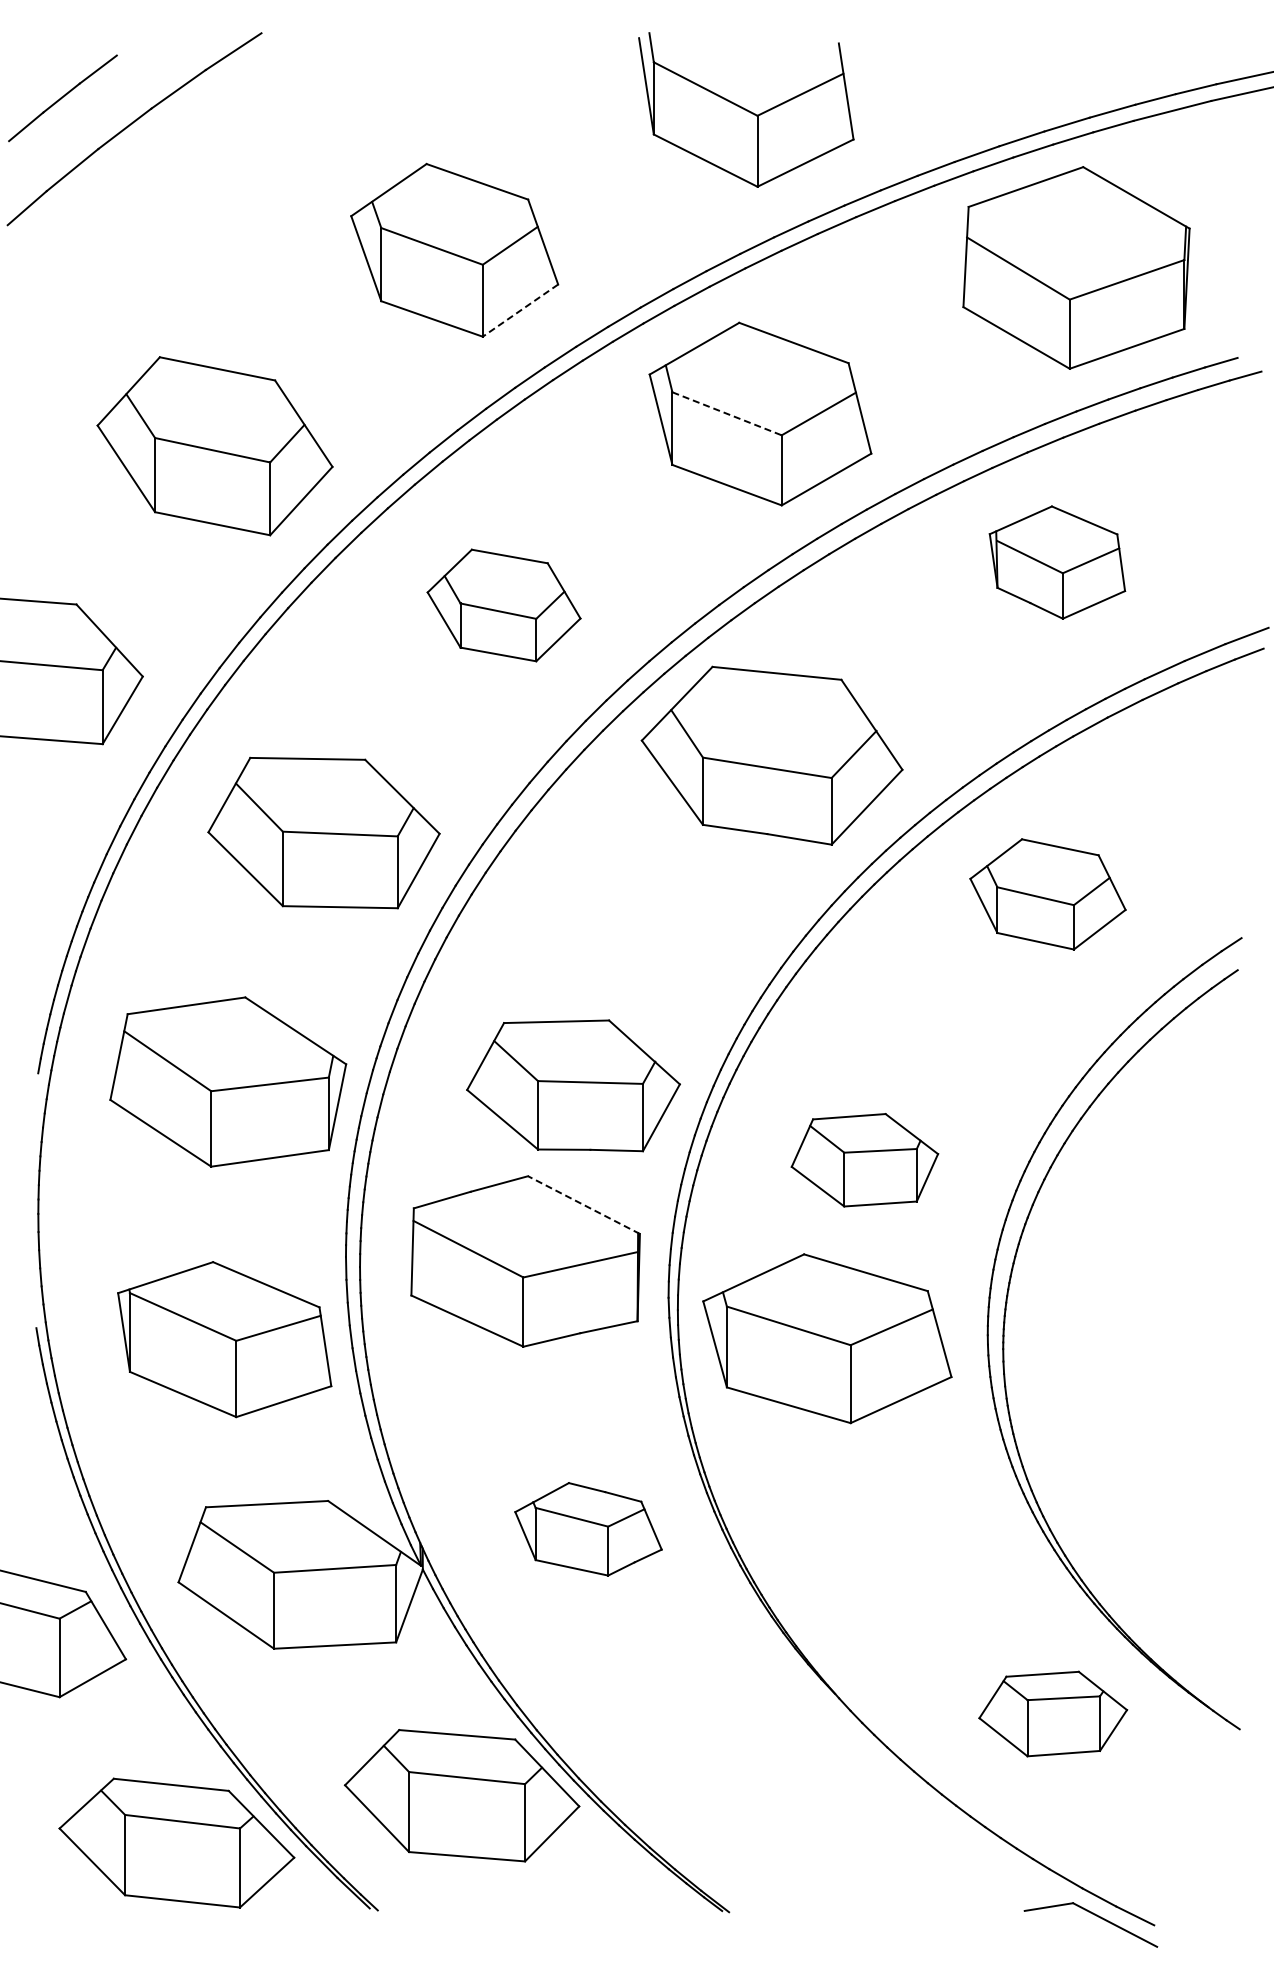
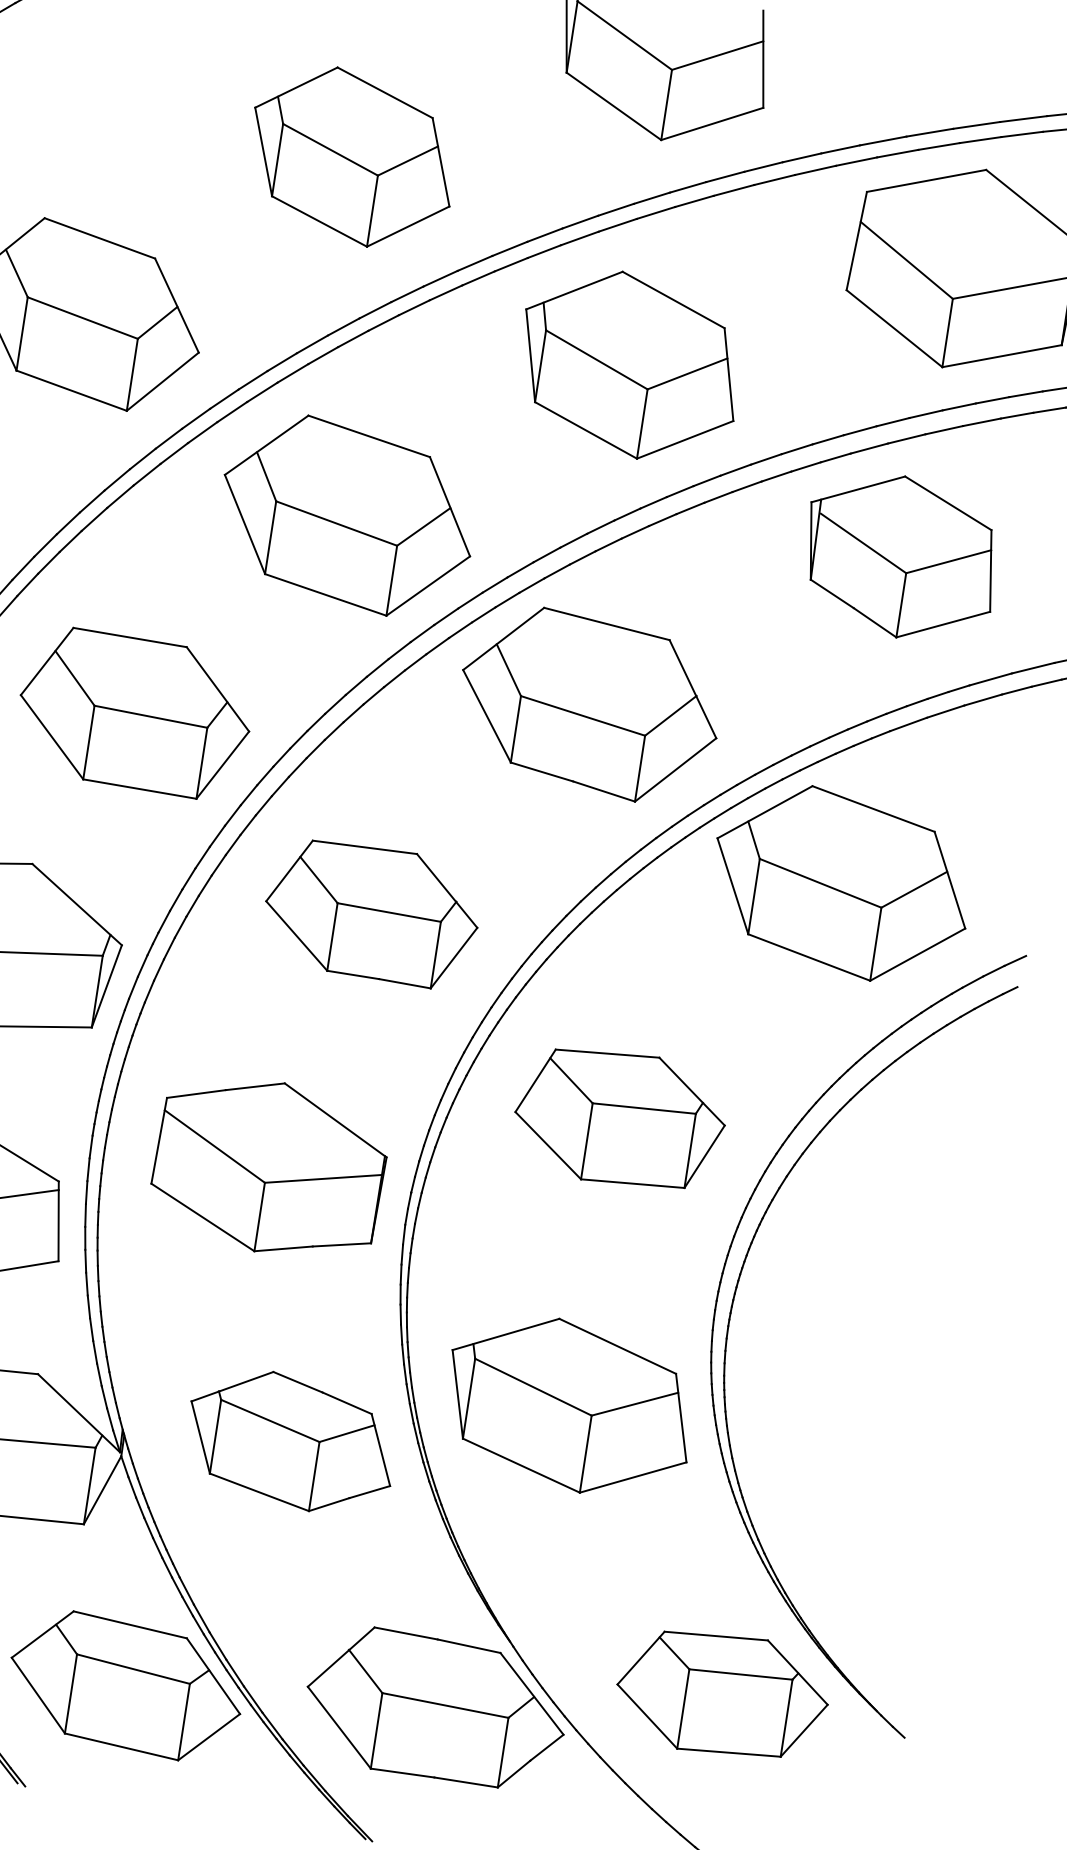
line: (520, 310) -> (408, 226), dashed -> solid
line: (727, 413) -> (597, 359), dashed -> solid
part: (1057, 562) -> (900, 556), size x1.43
part: (503, 605) -> (346, 515), size x1.67
part: (1047, 894) -> (840, 883), size x1.67
part: (573, 1085) -> (372, 912), moved
part: (864, 1160) -> (619, 1118), size x1.43
line: (584, 1205) -> (336, 1120), dashed -> solid
part: (827, 1338) -> (569, 1405), moved
part: (588, 1529) -> (291, 1441), size x1.43
part: (1052, 1713) -> (721, 1693), size x1.43
part: (772, 1770) -> (436, 1707), added

